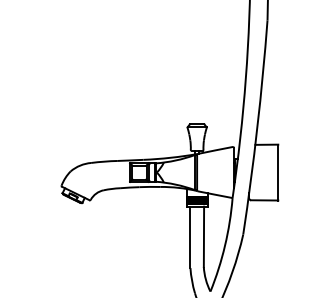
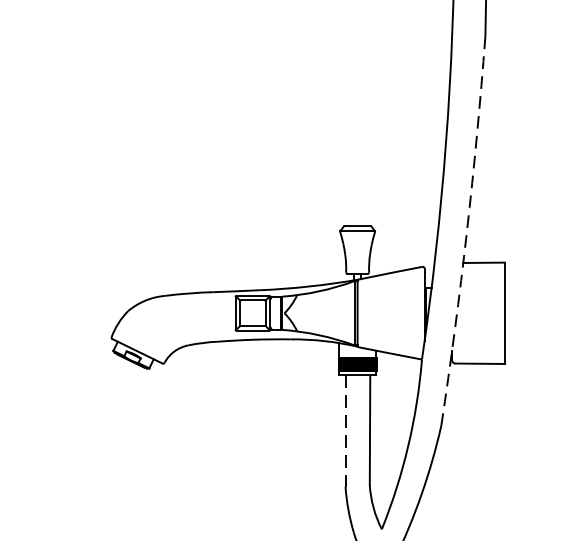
arc: (257, 127) -> (467, 231), solid -> dashed
line: (190, 237) -> (345, 431), solid -> dashed

